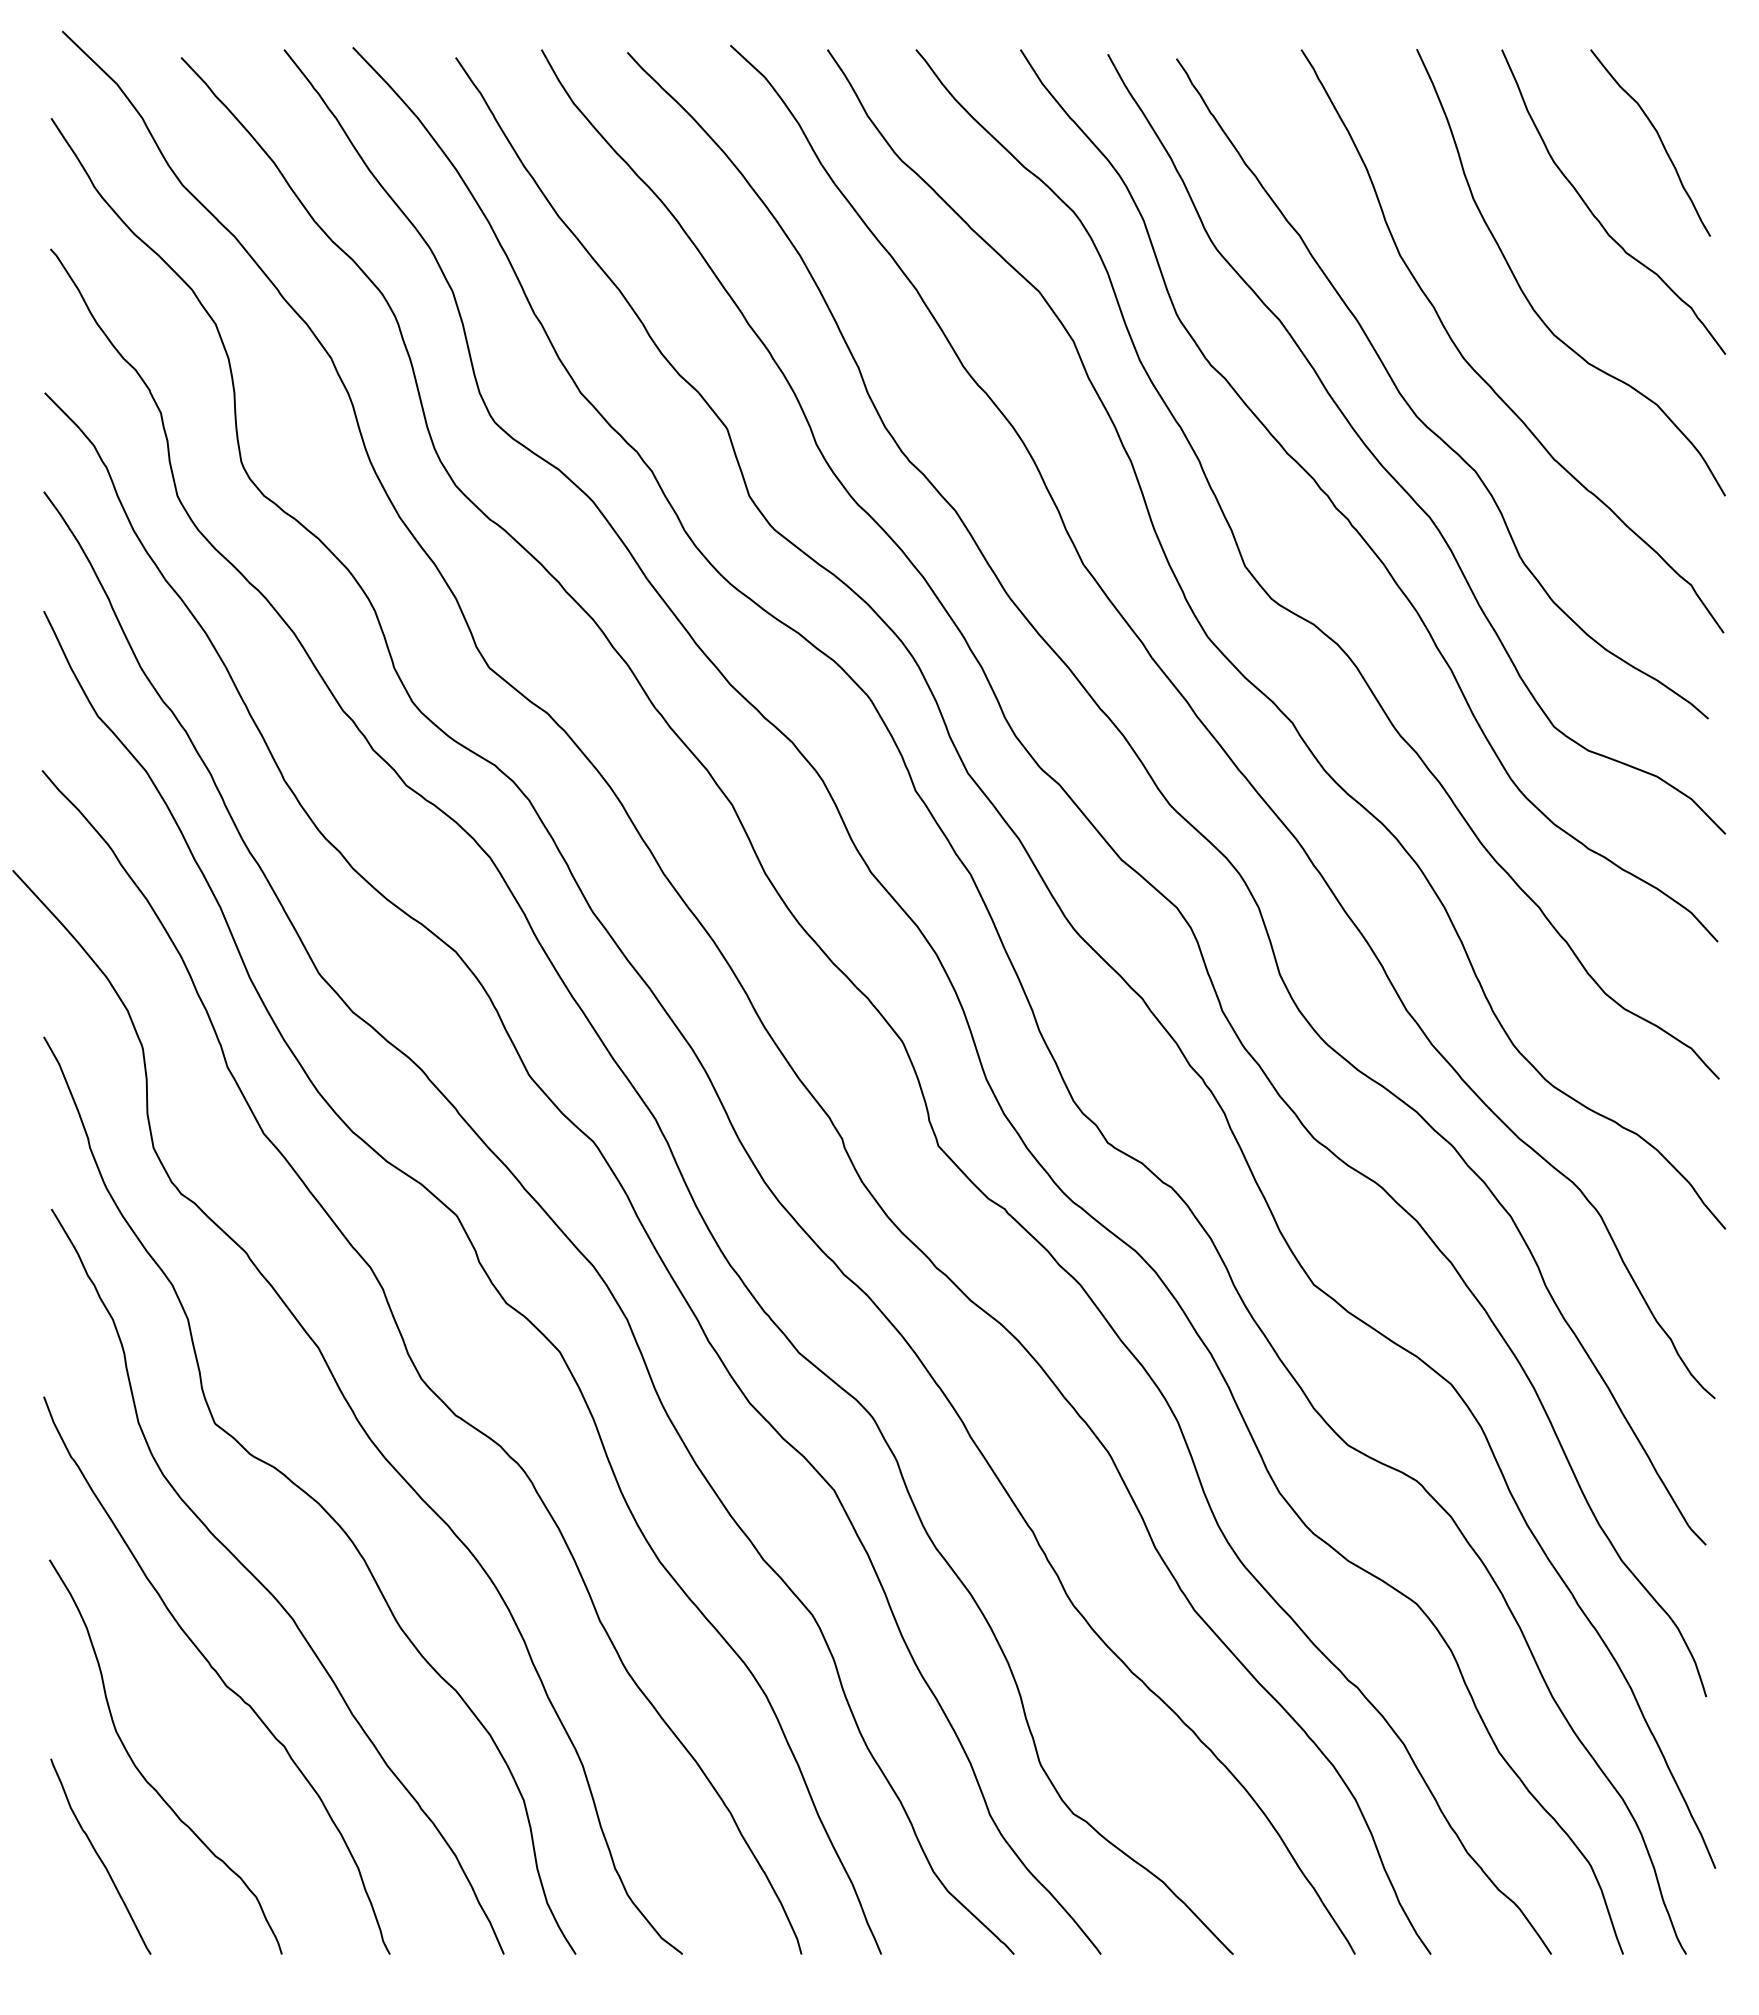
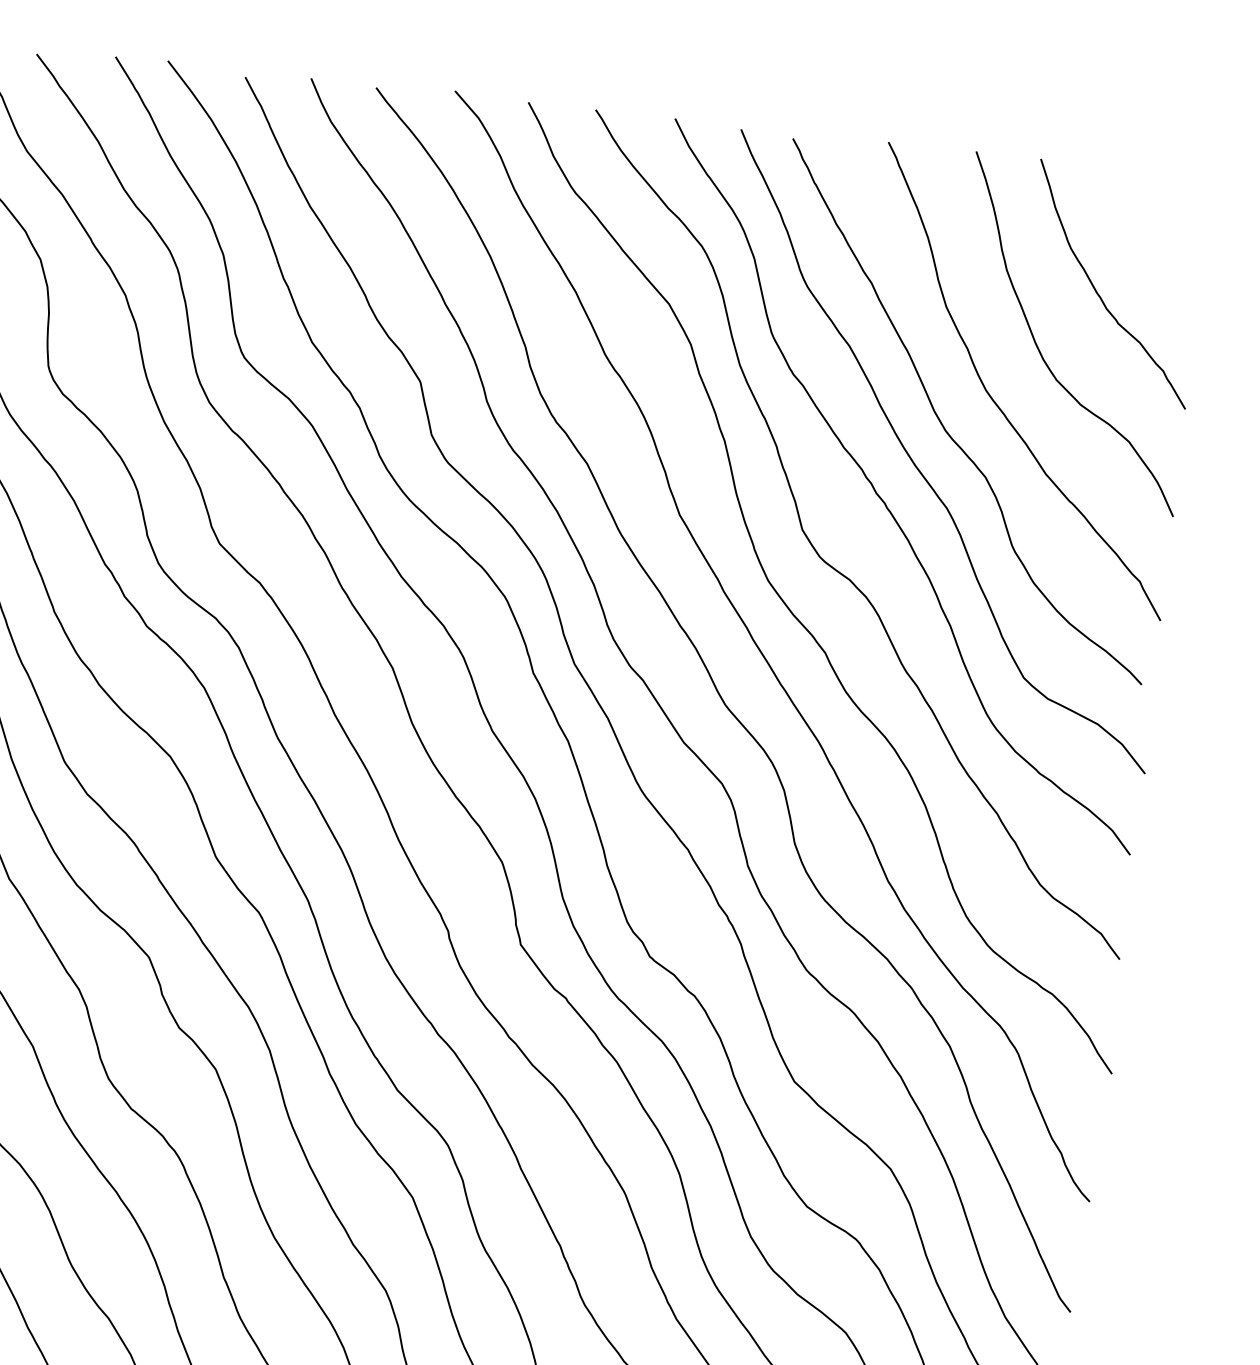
curve: (1658, 137) -> (1152, 238), removed

